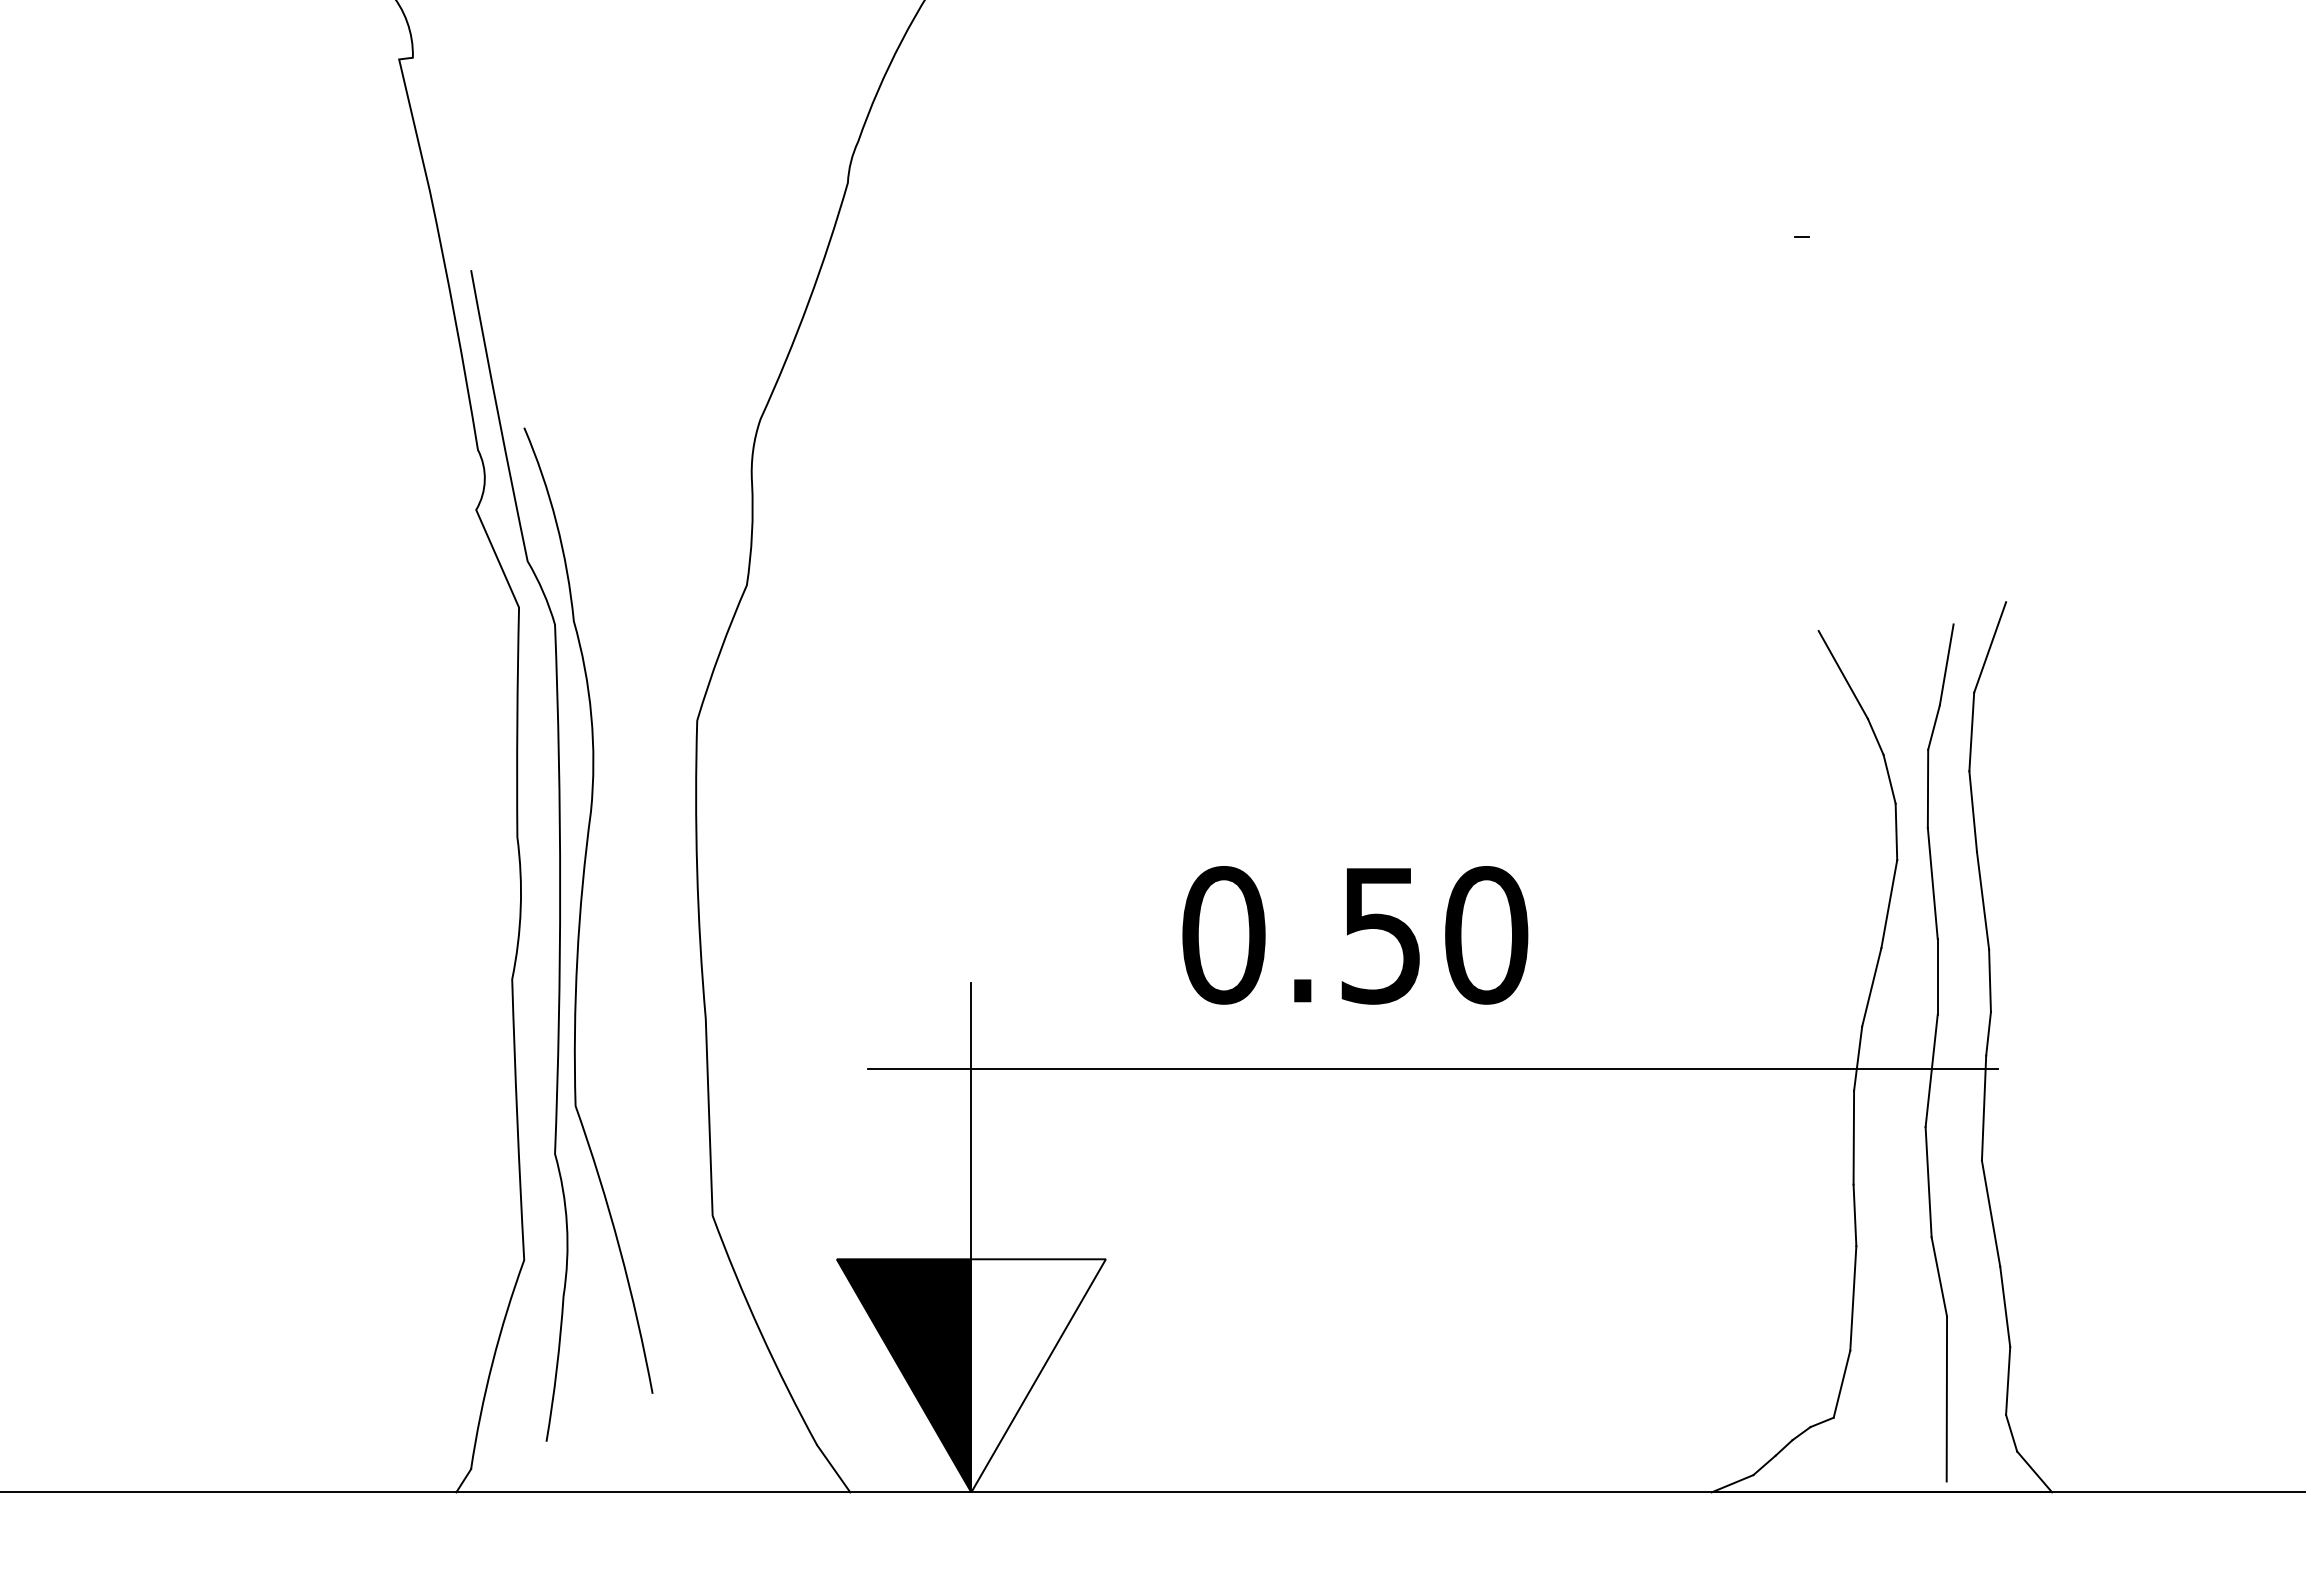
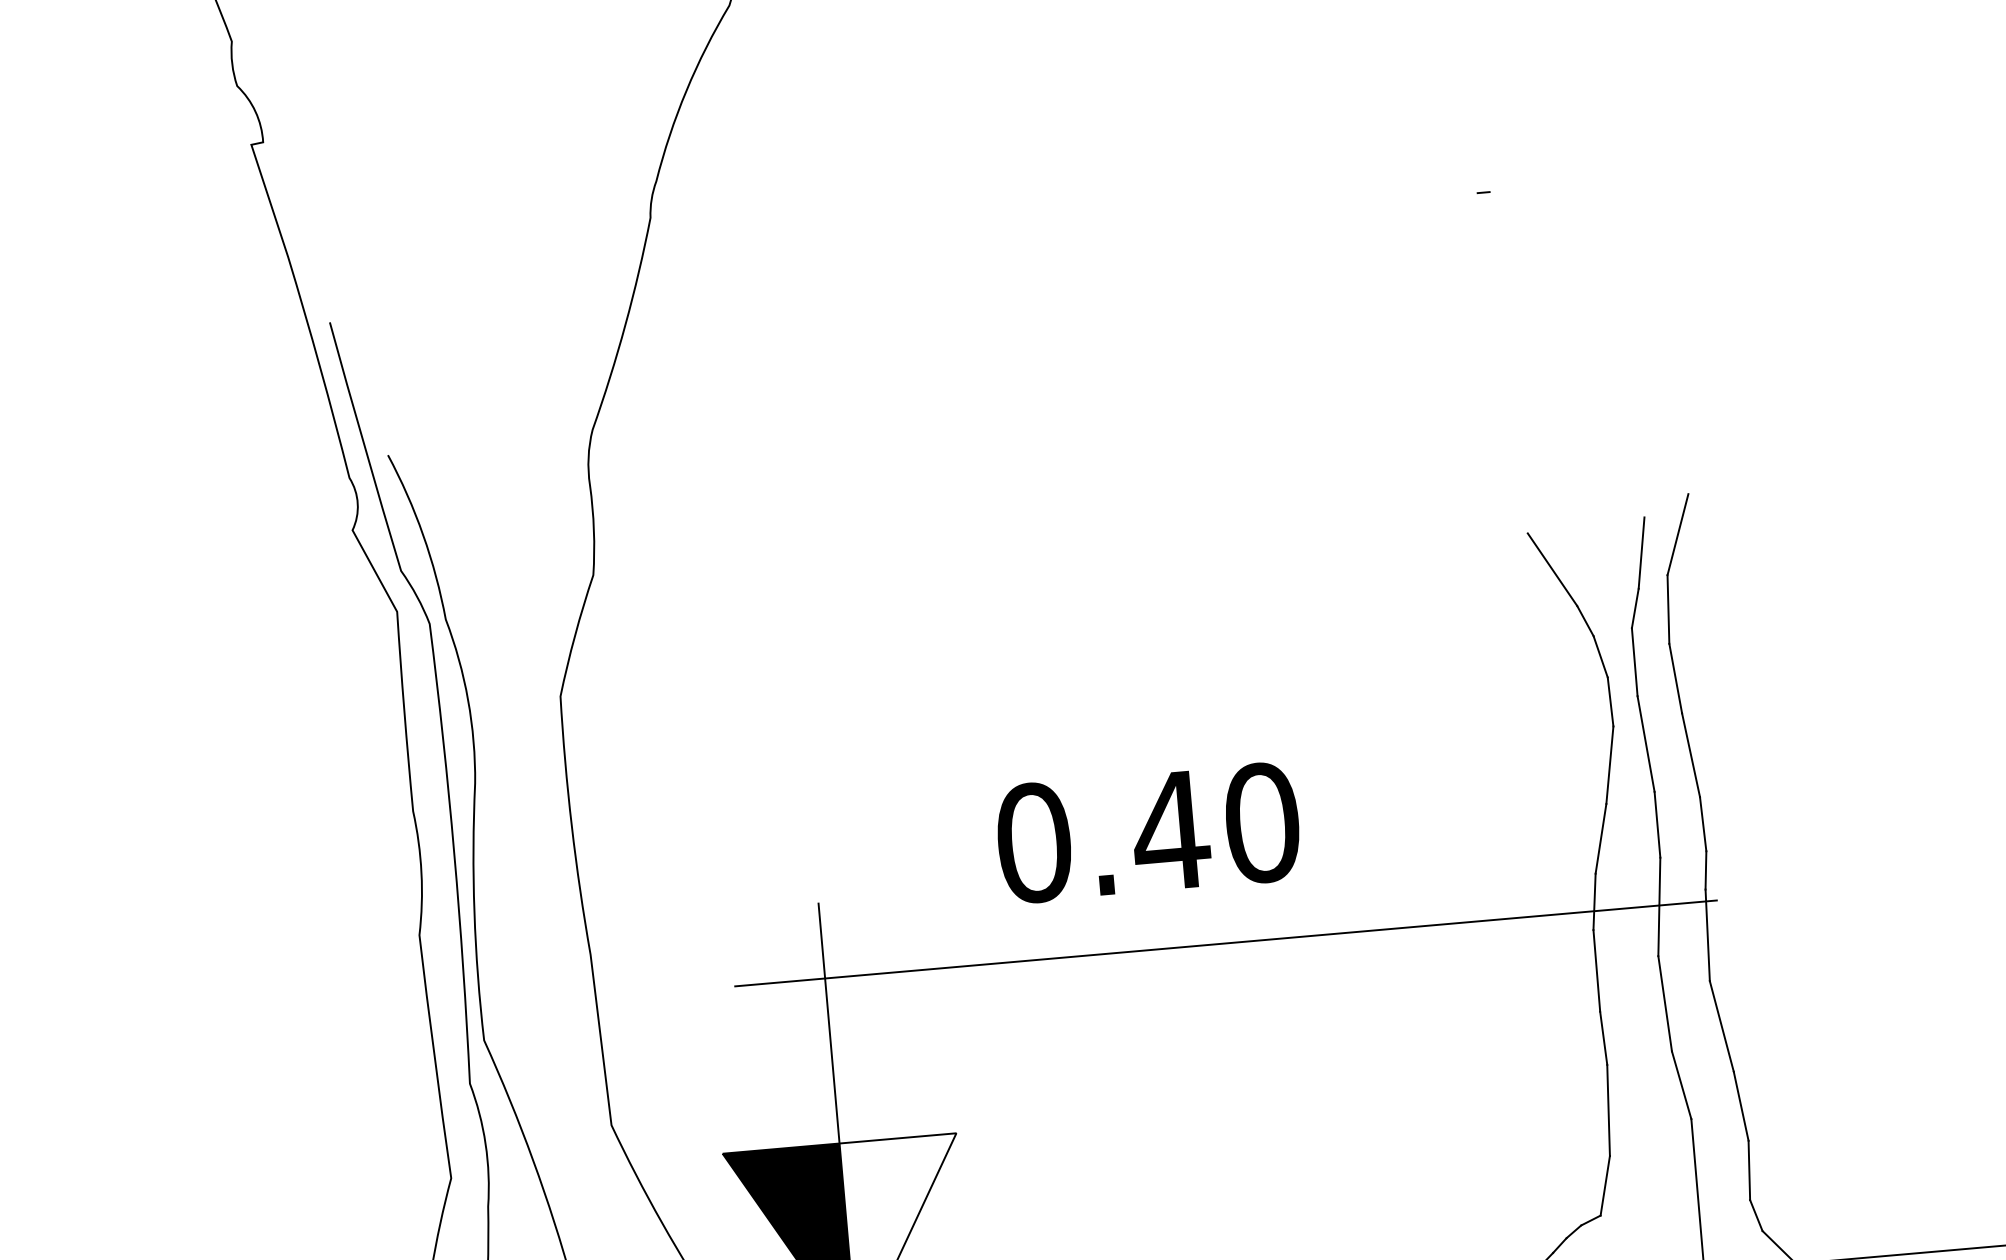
text: (1380, 936) -> (1170, 832), 0.50 -> 0.40

